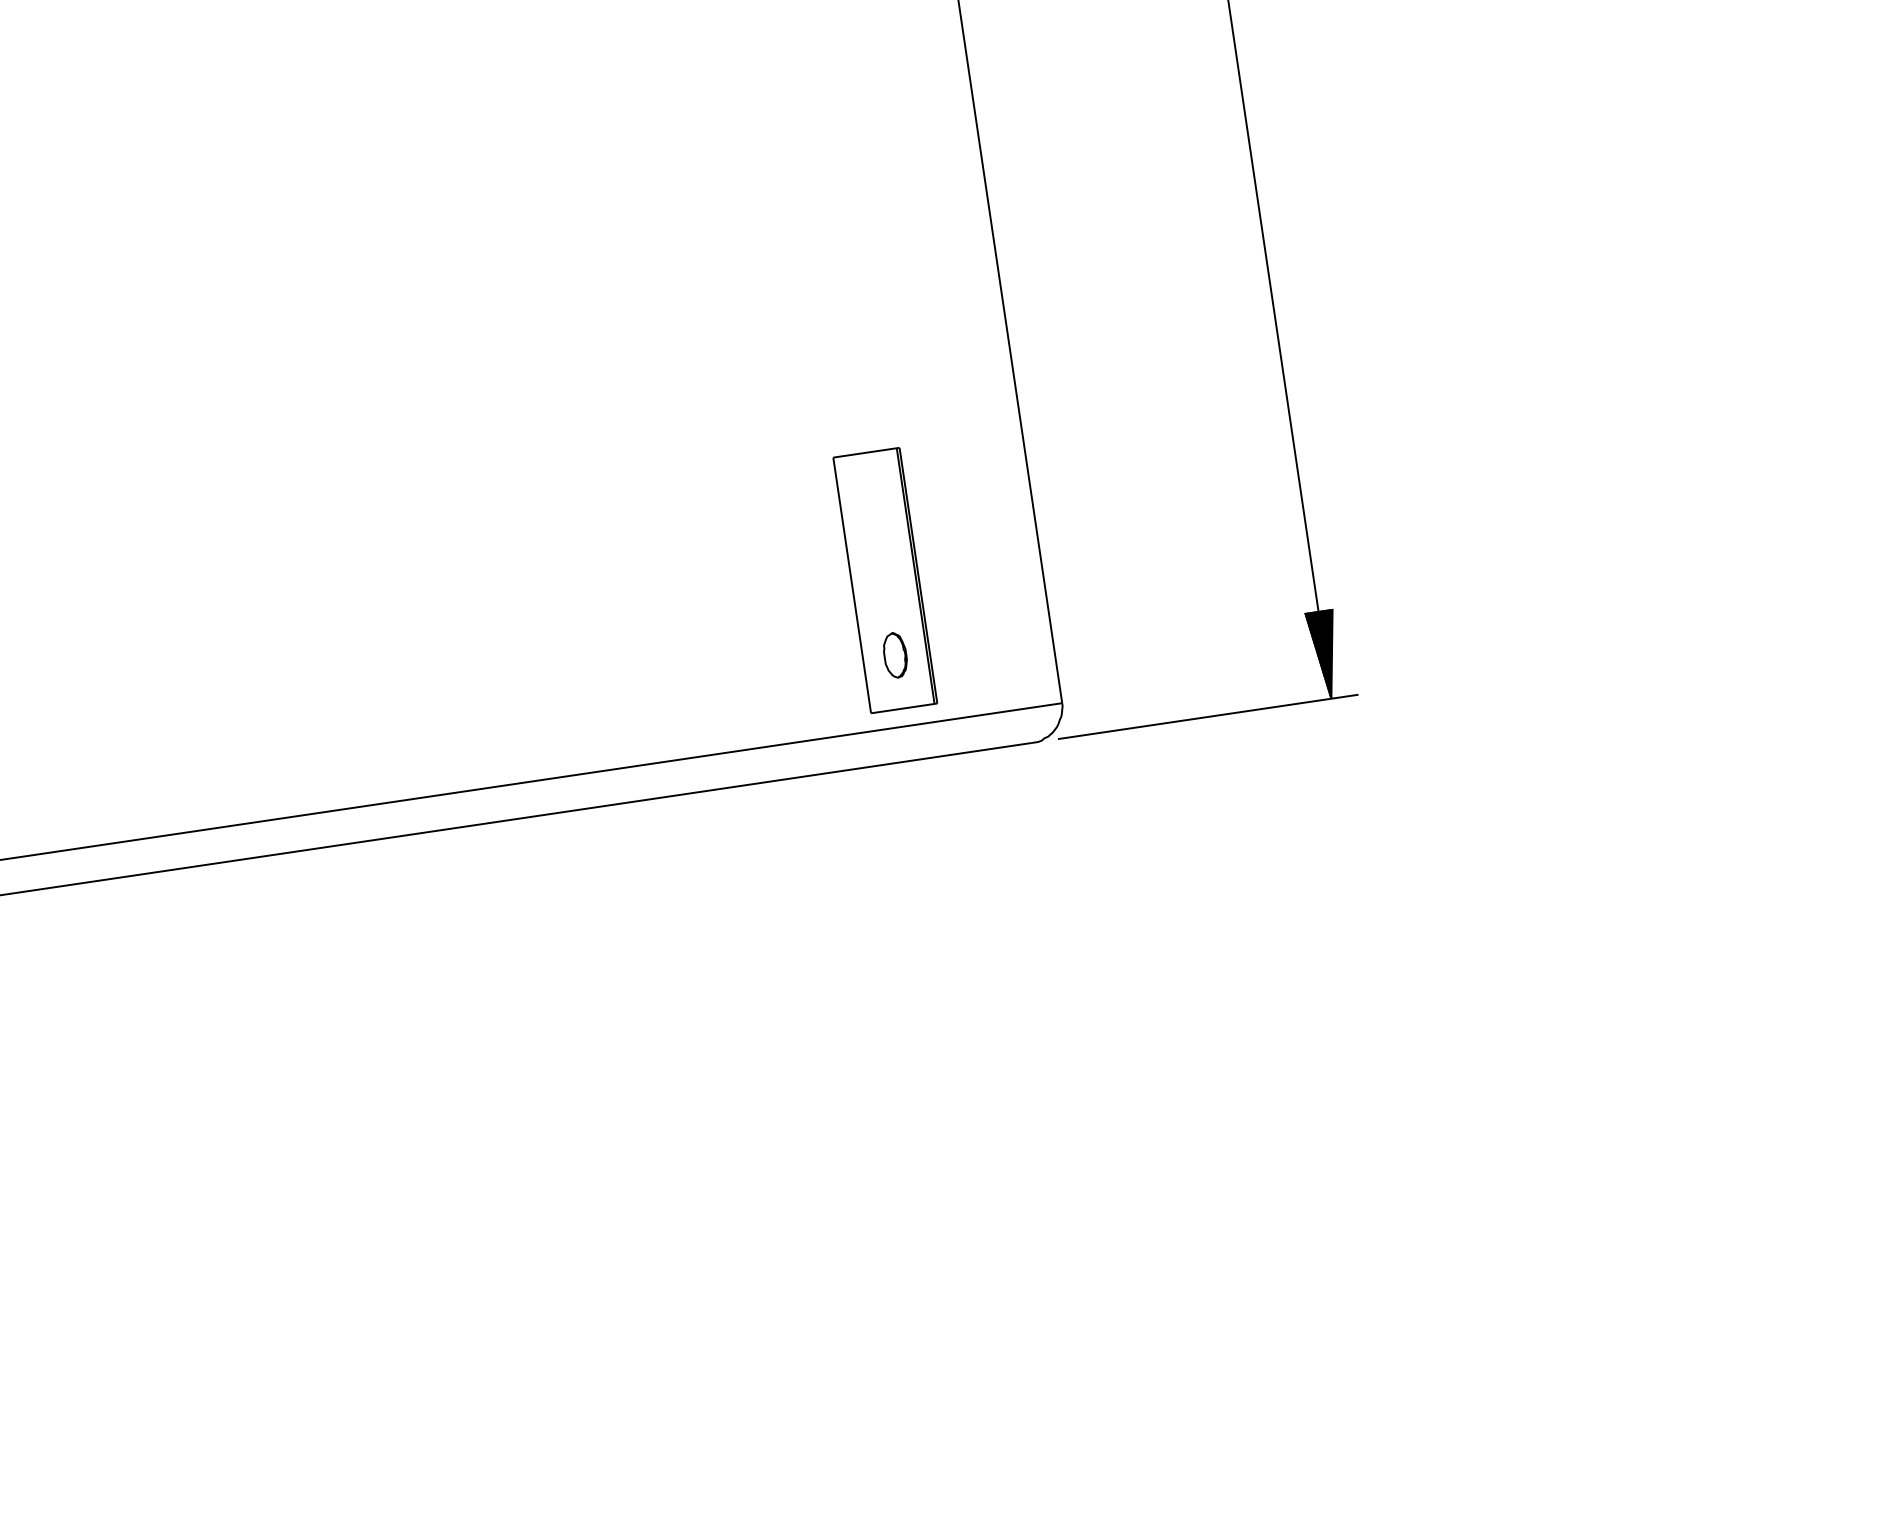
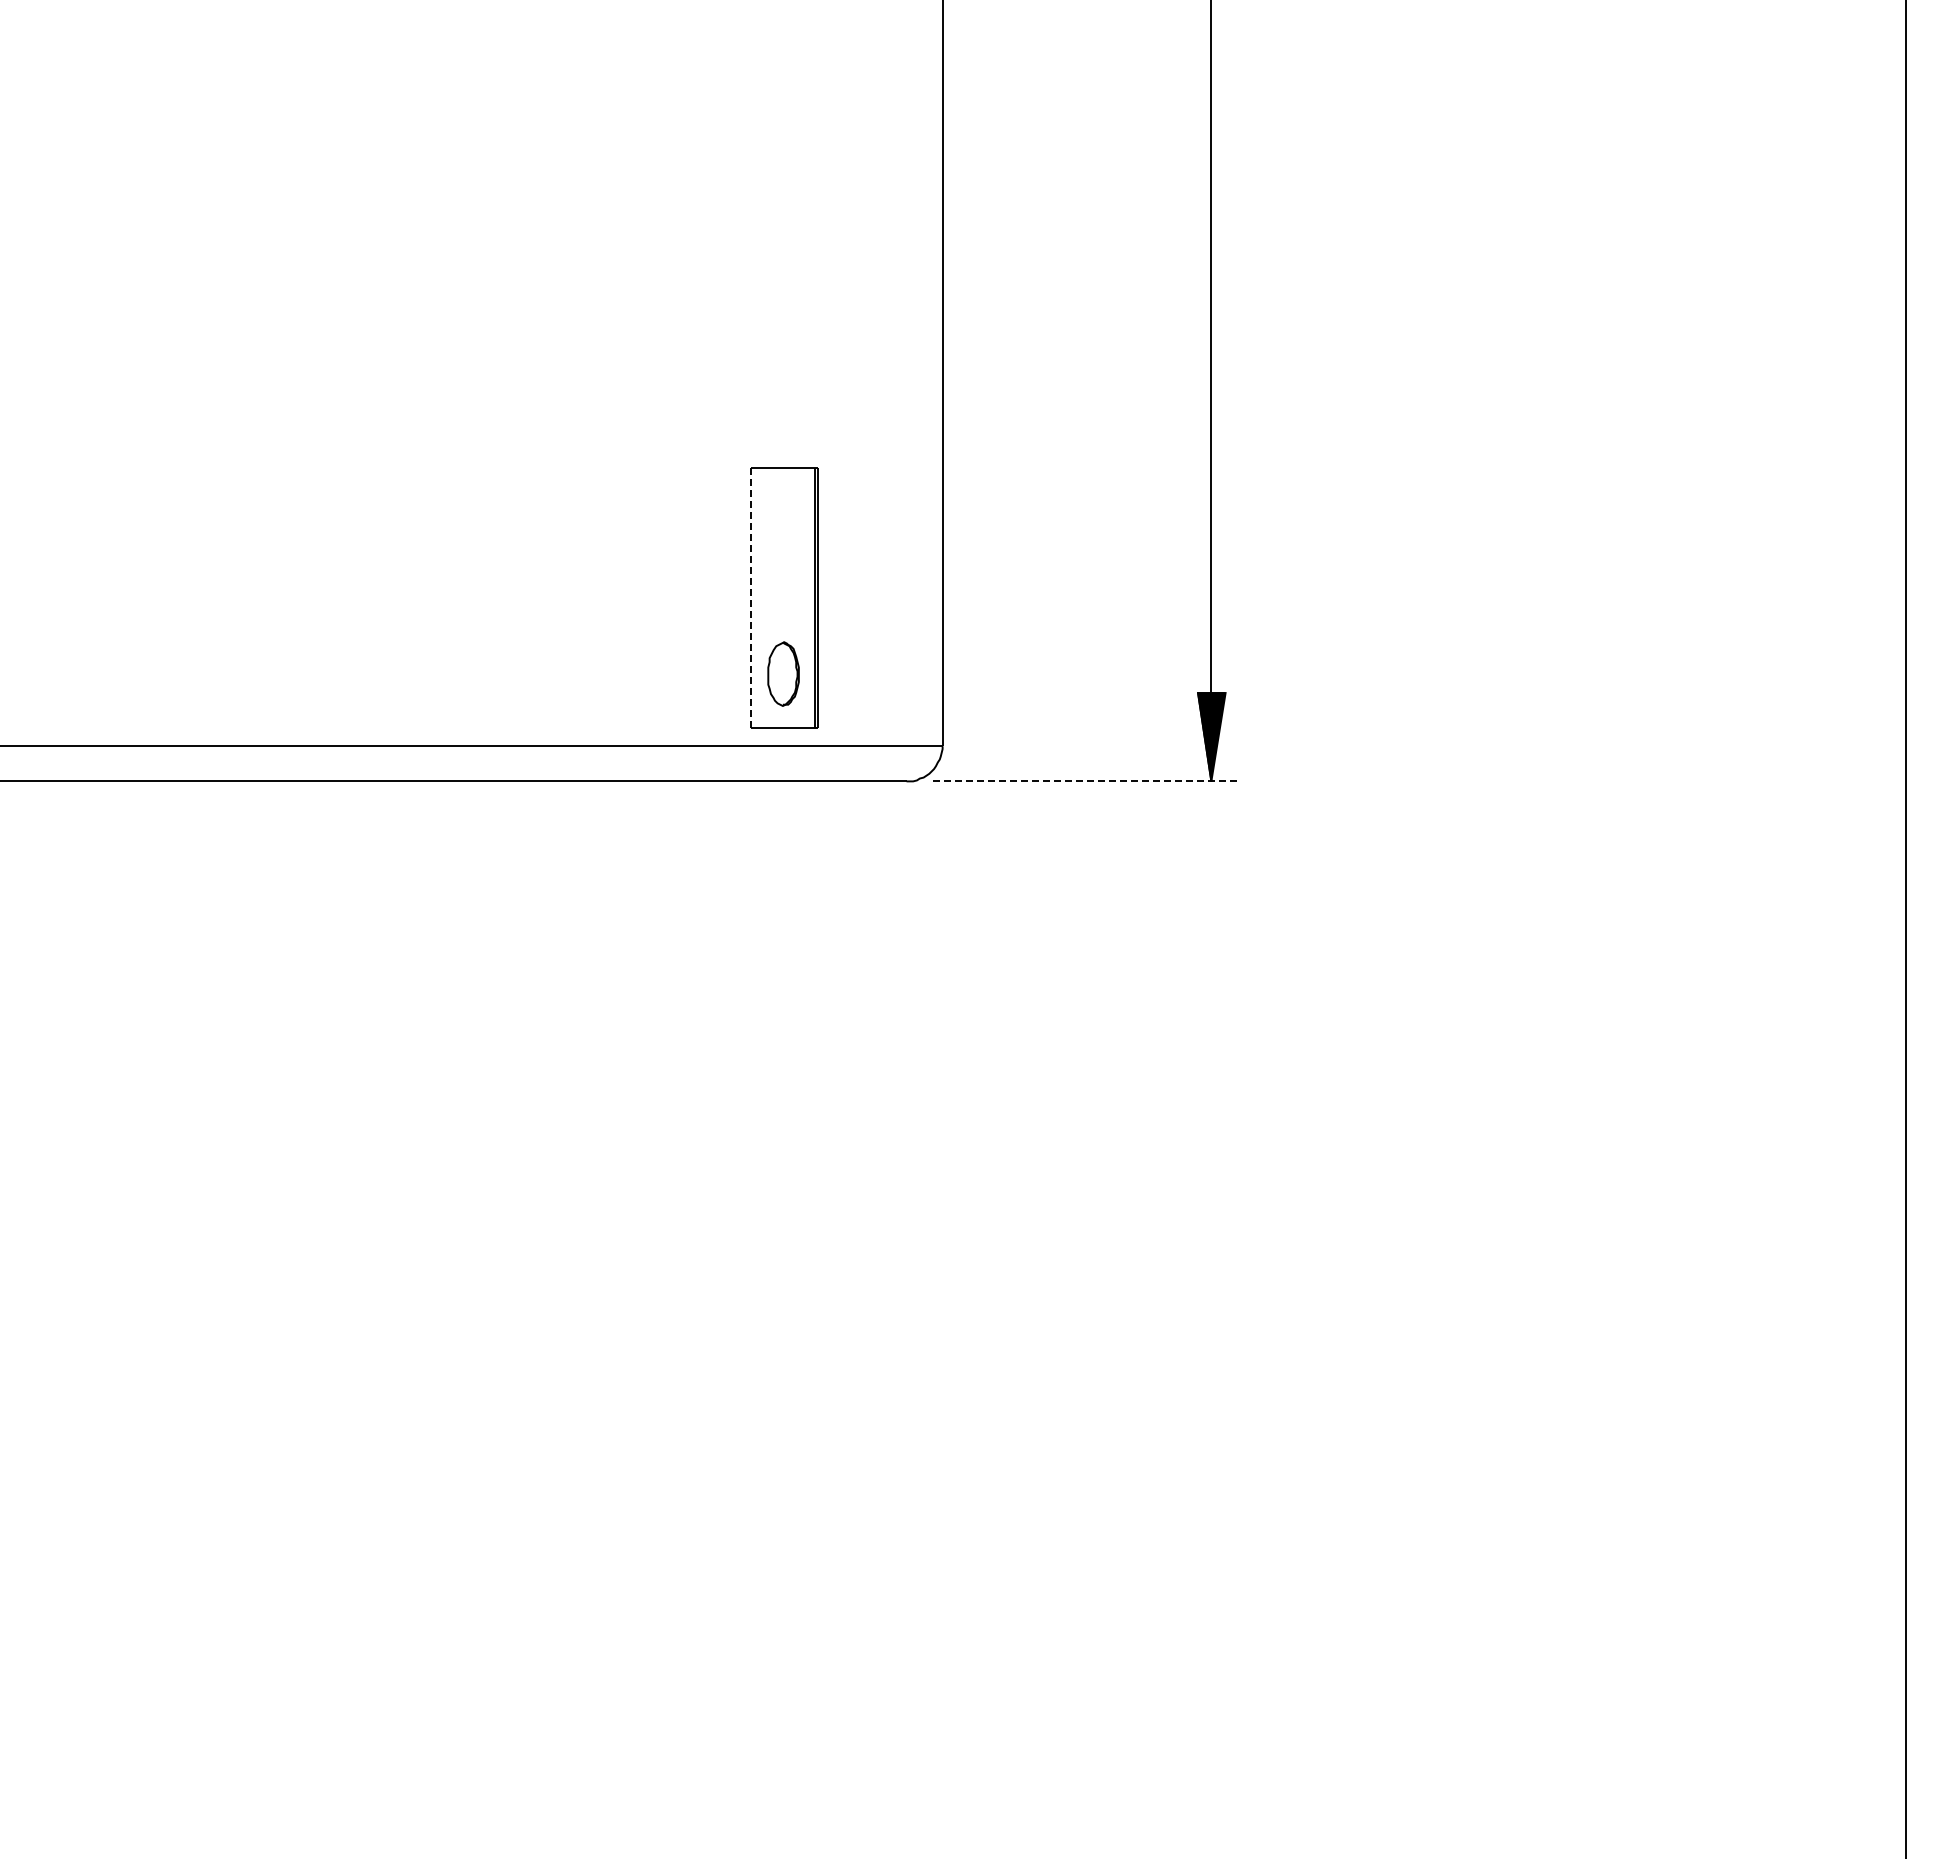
line: (851, 585) -> (750, 598), solid -> dashed
part: (895, 654) -> (783, 673), size x1.4
line: (1208, 716) -> (1086, 781), solid -> dashed

